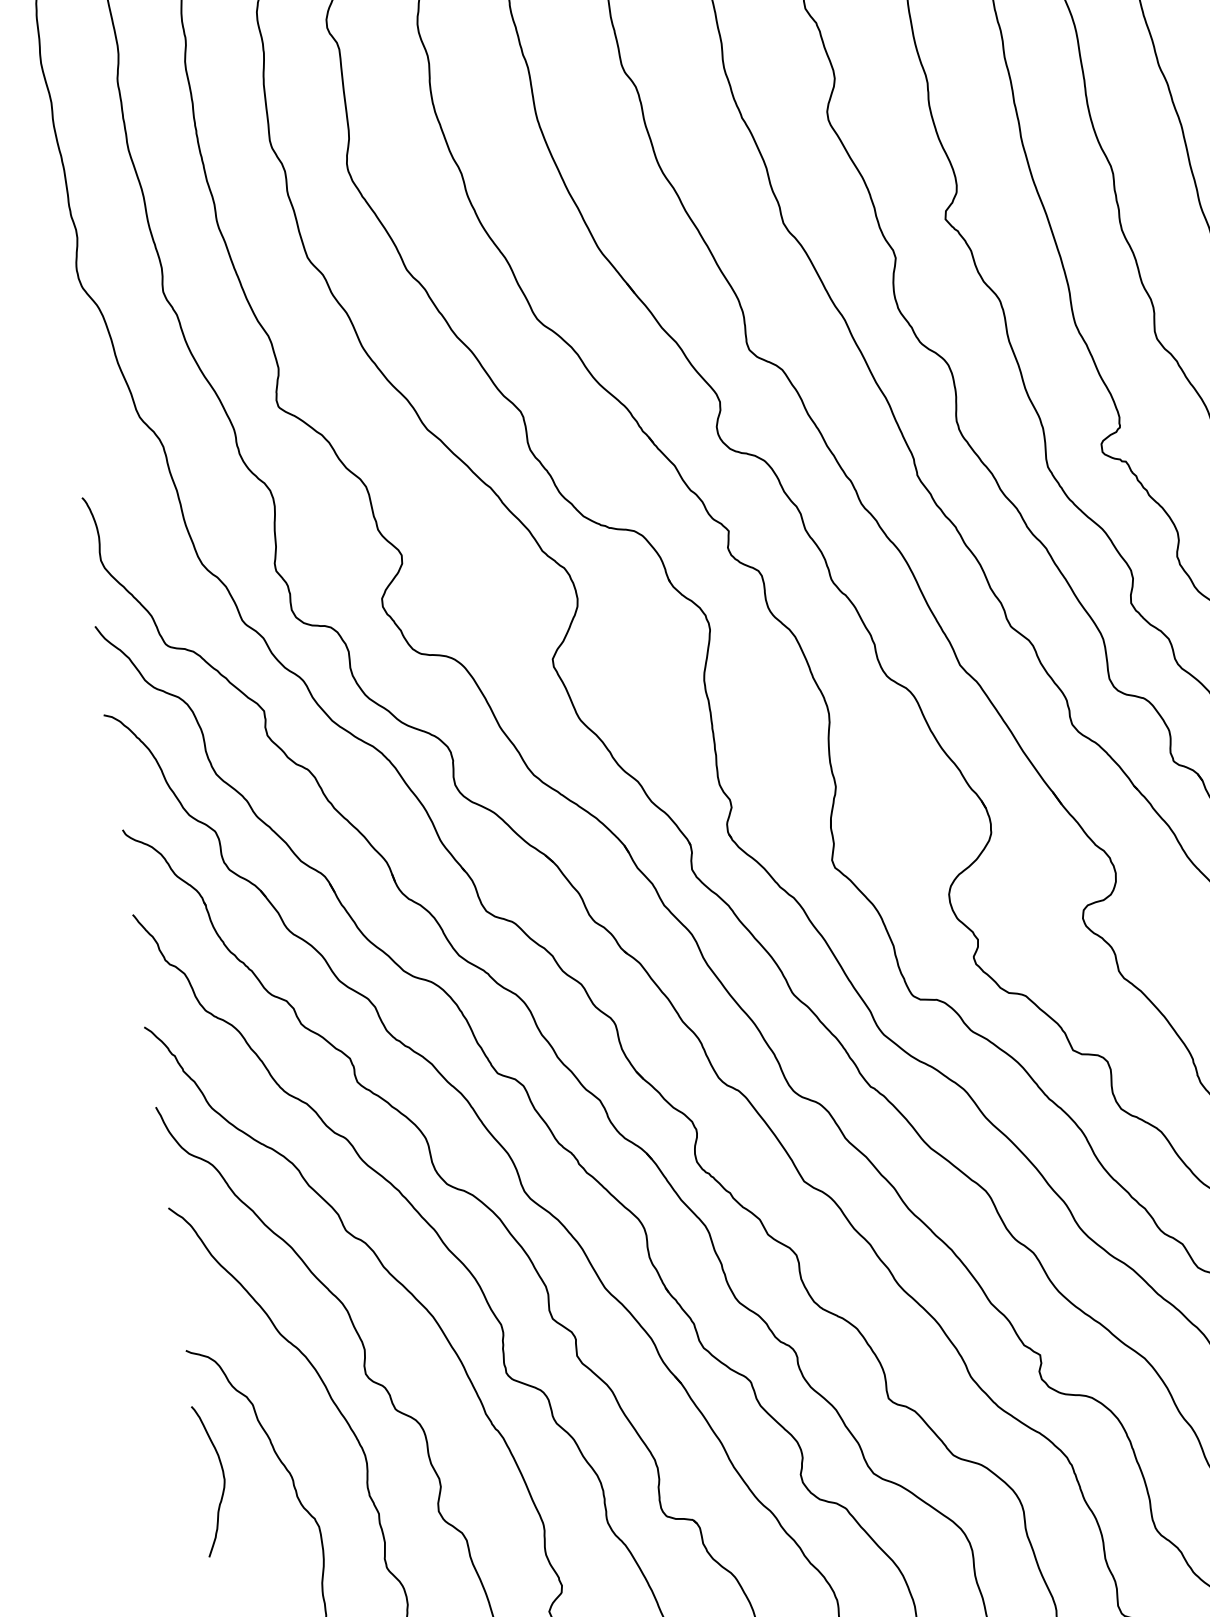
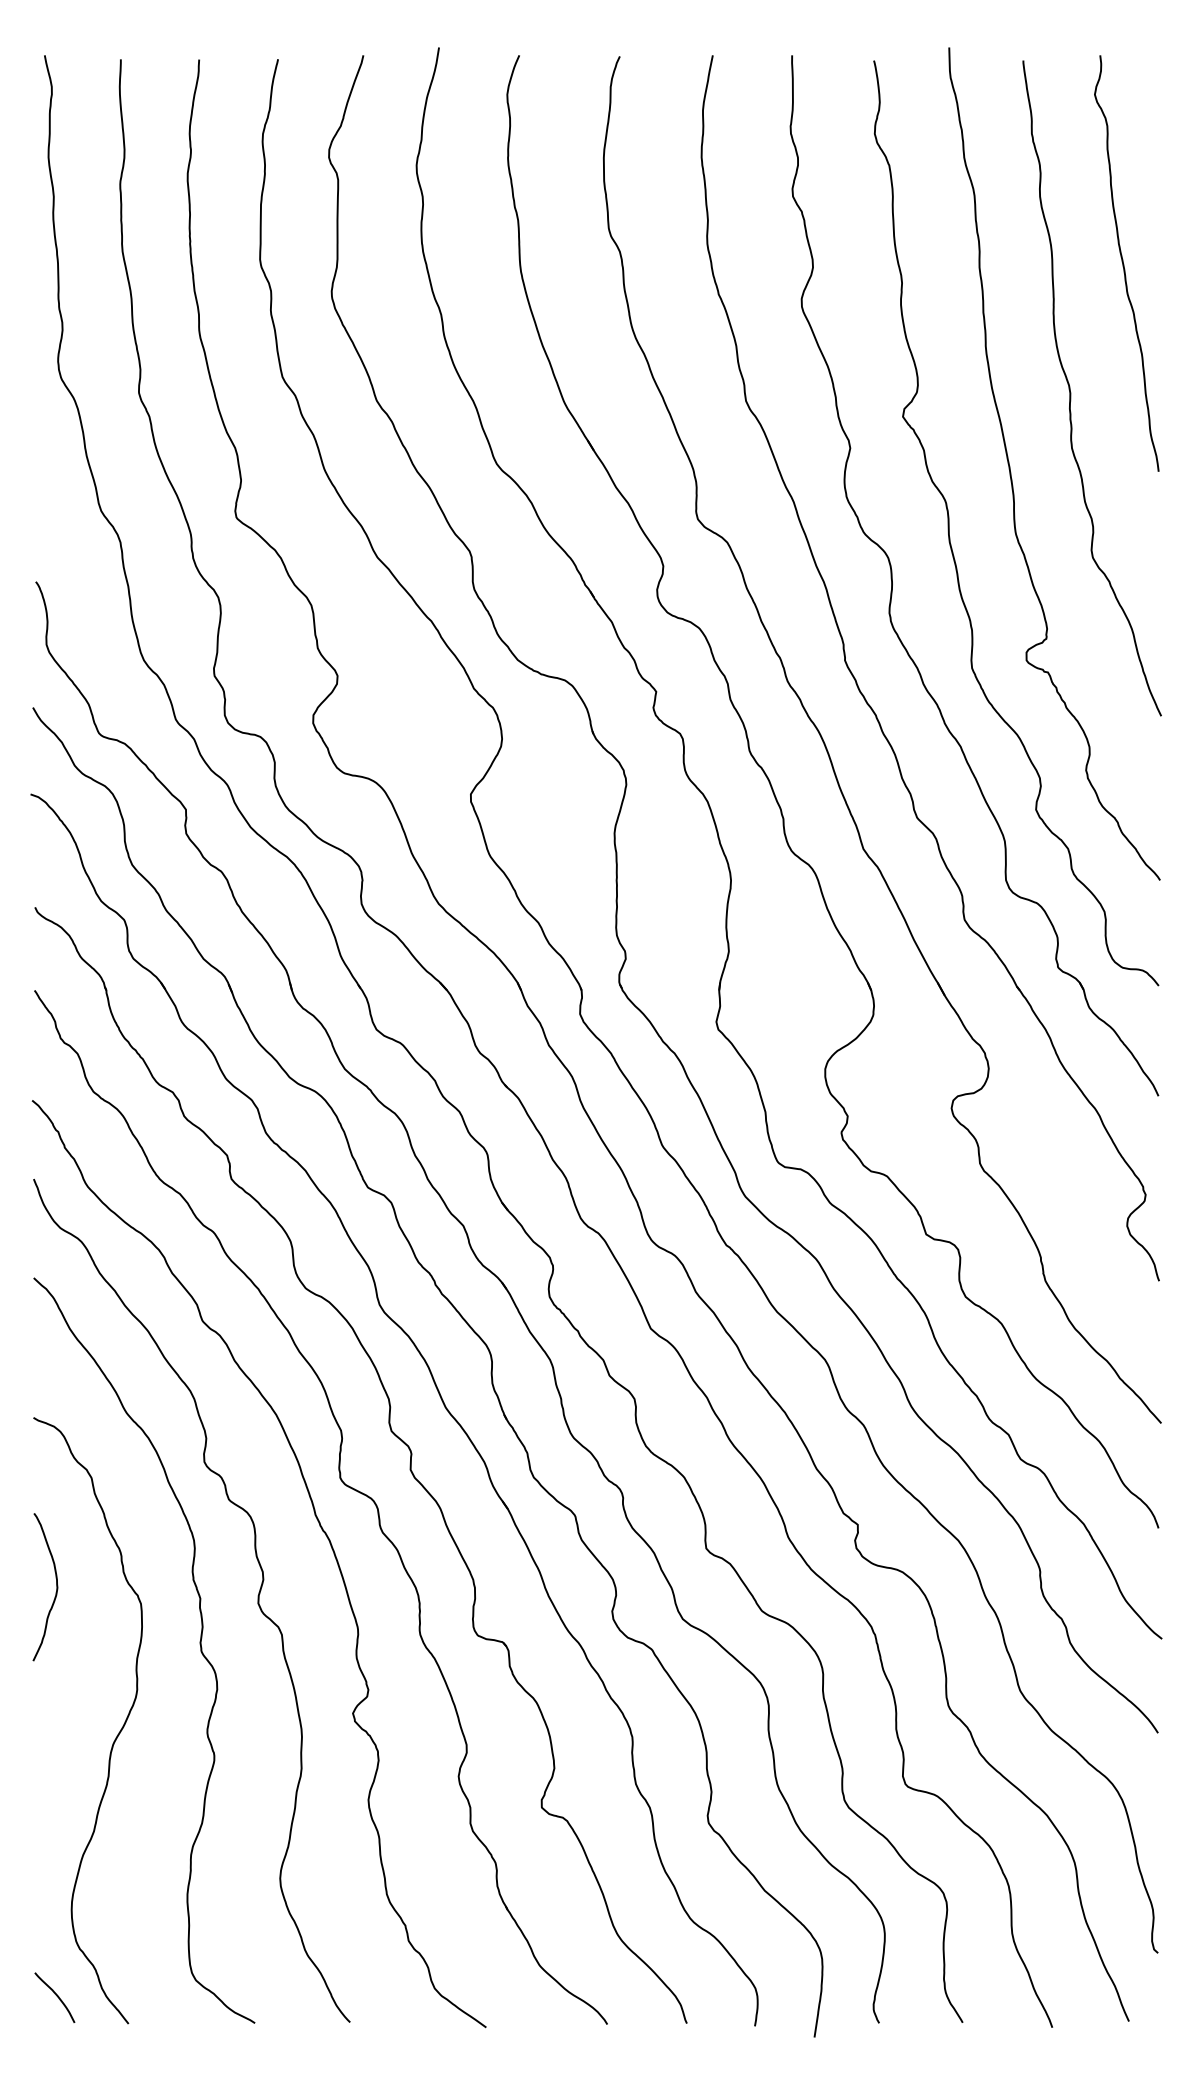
curve: (223, 1479) -> (56, 1587), moved

